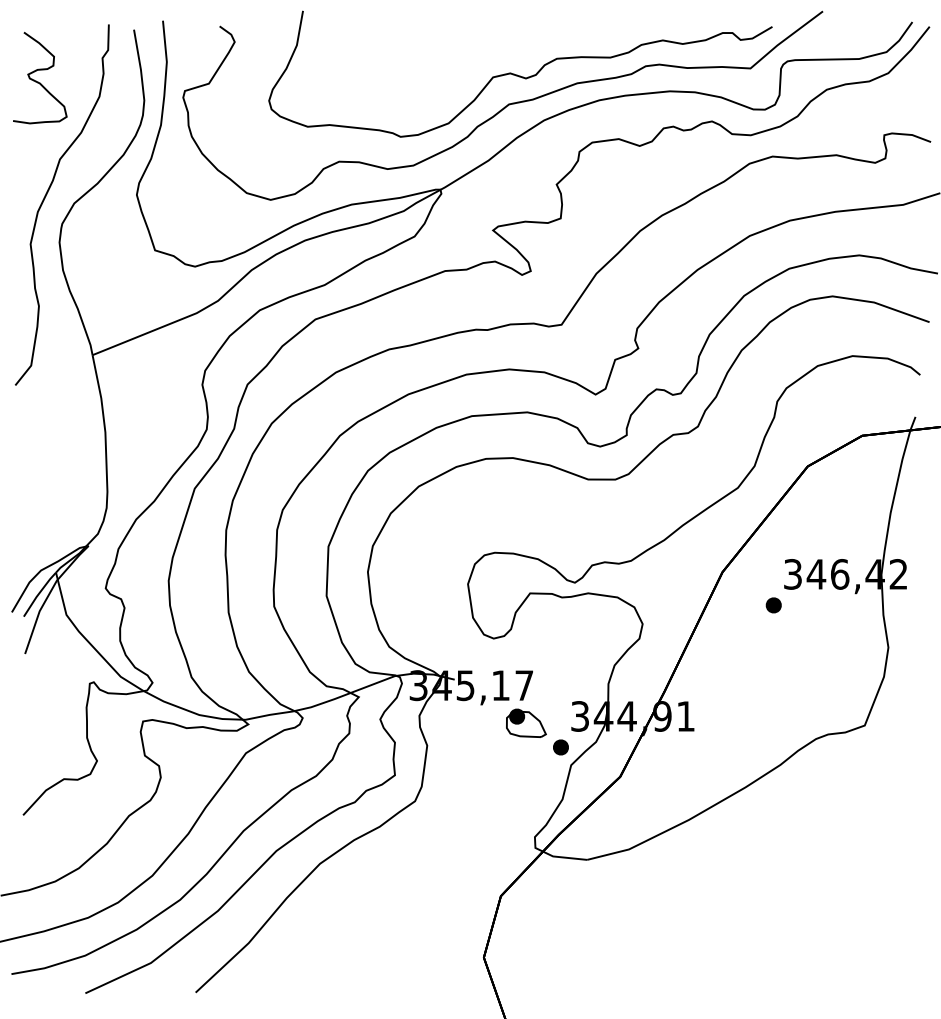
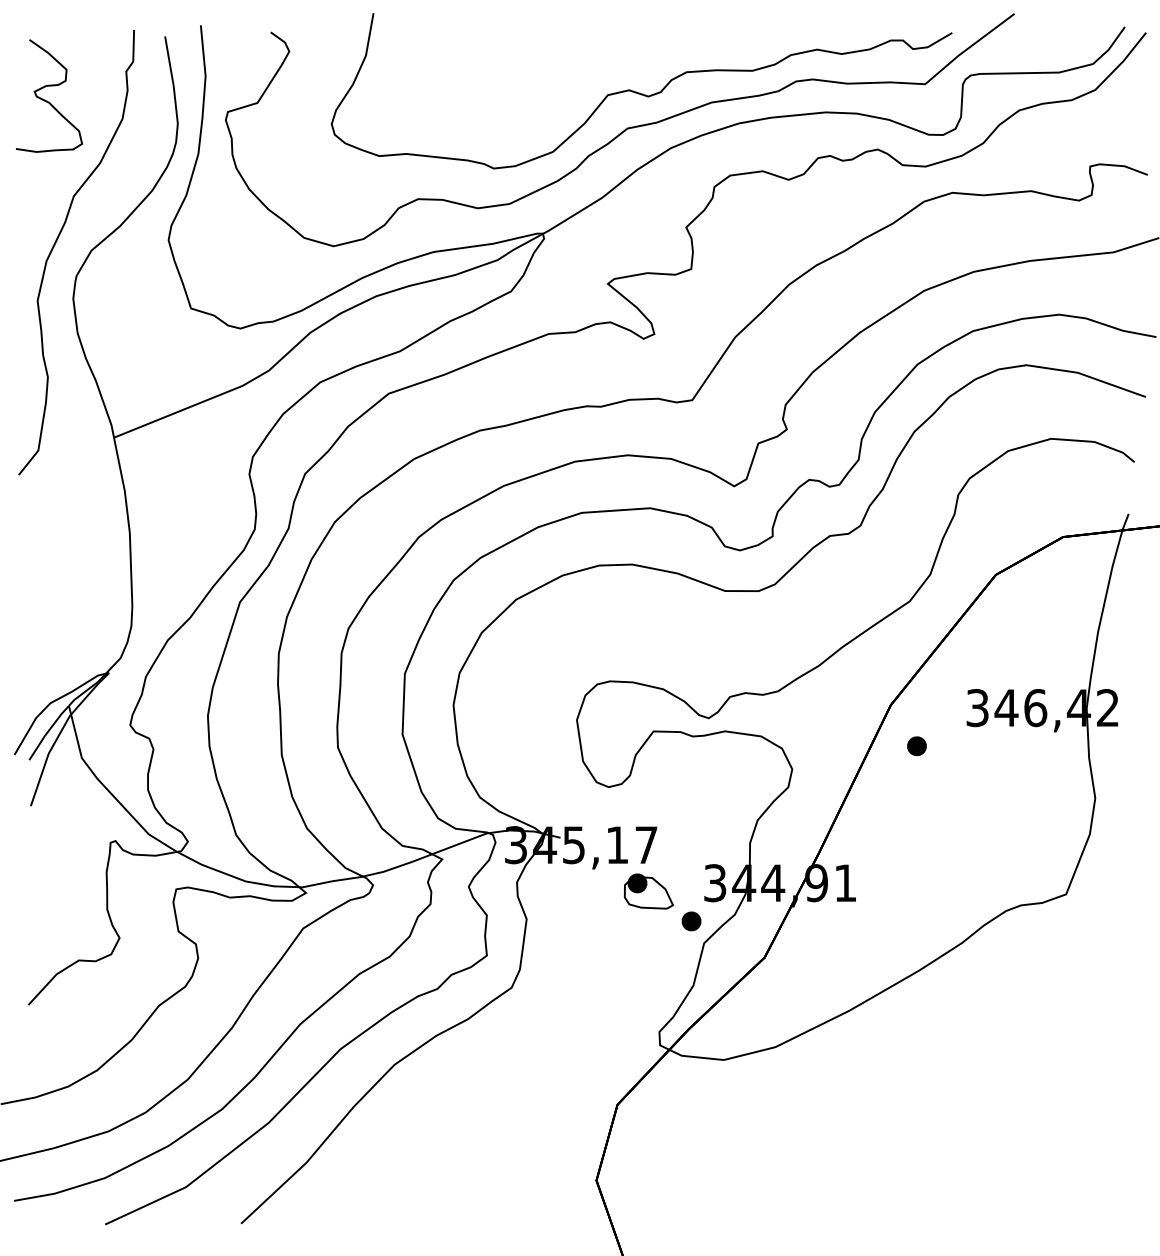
part: (773, 605) -> (916, 746), moved

